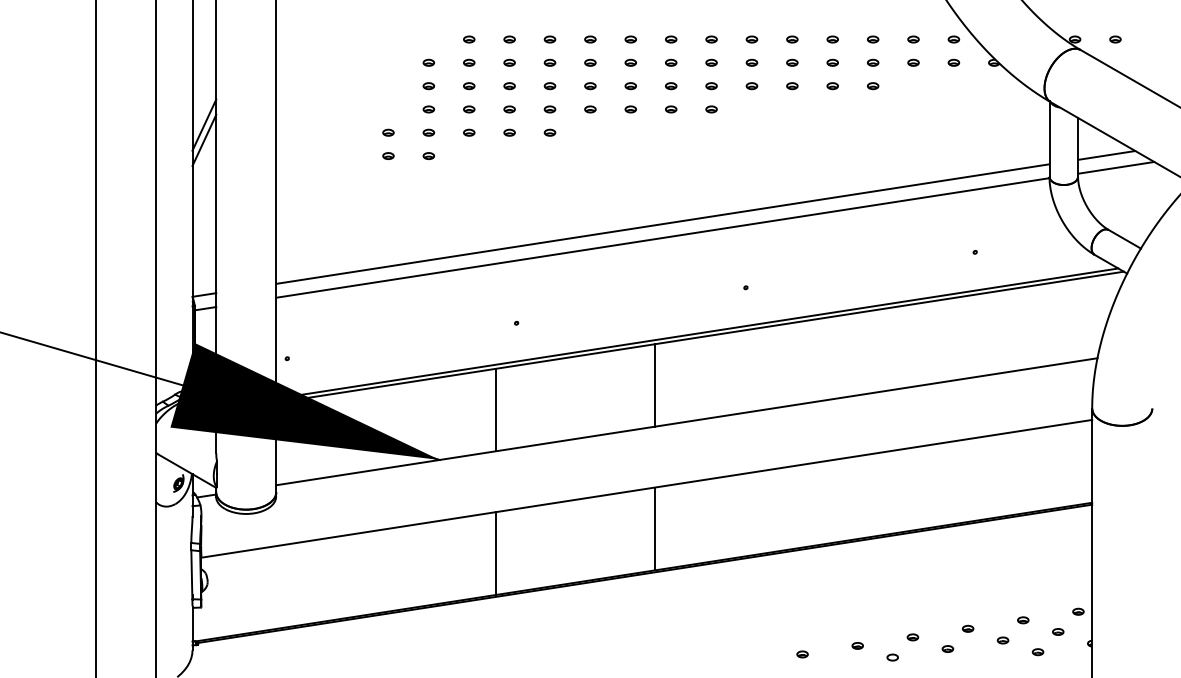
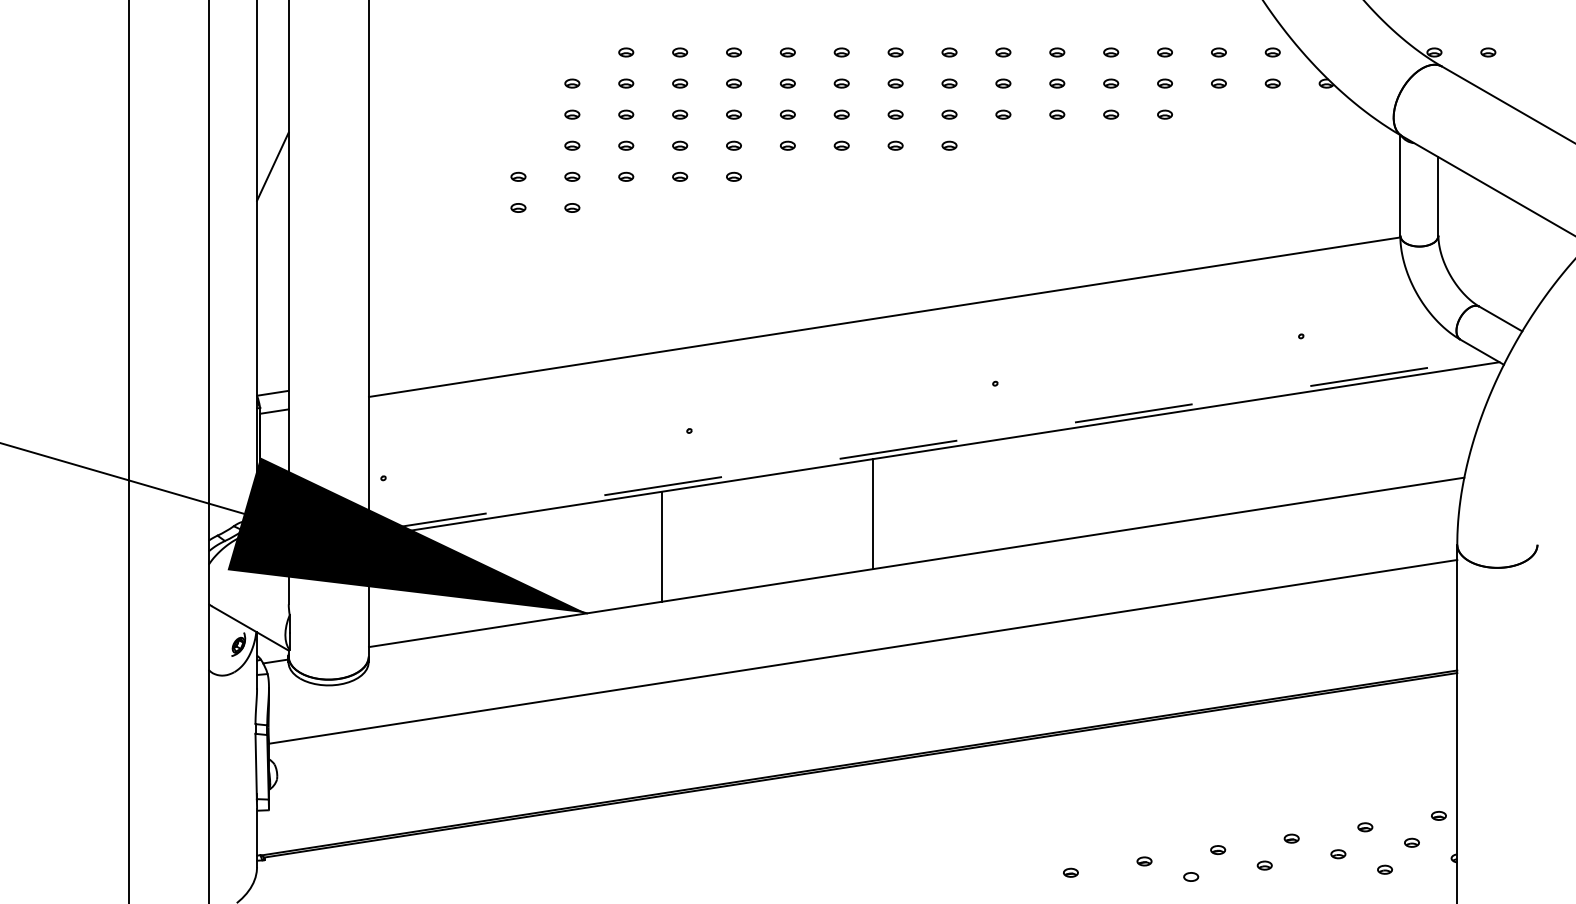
line: (204, 139) -> (272, 186), removed
line: (1106, 155) -> (1476, 207), removed
line: (1116, 167) -> (1489, 223), removed
line: (662, 223) -> (884, 298), removed
line: (698, 333) -> (931, 444), solid -> dashed
line: (654, 529) -> (873, 705), removed
line: (495, 553) -> (661, 738), removed

